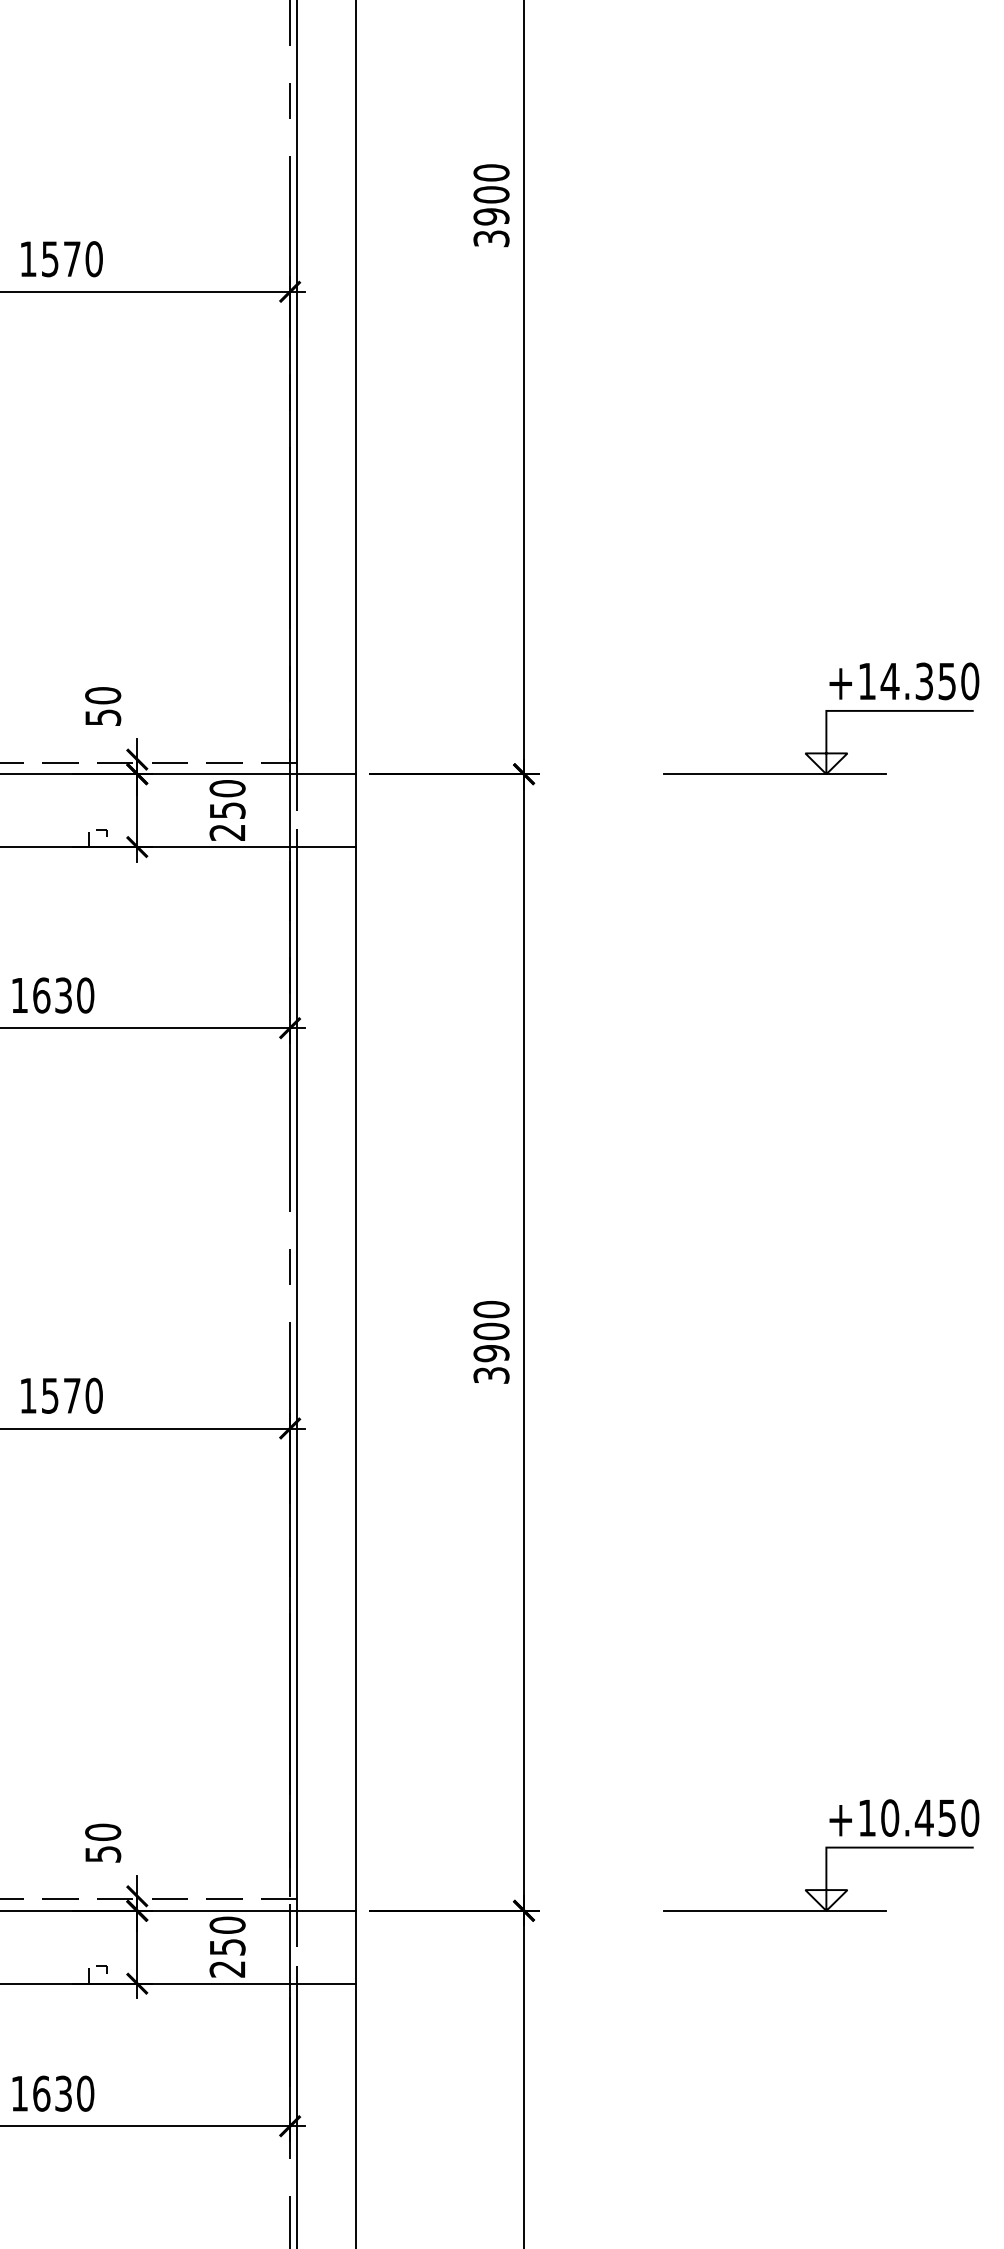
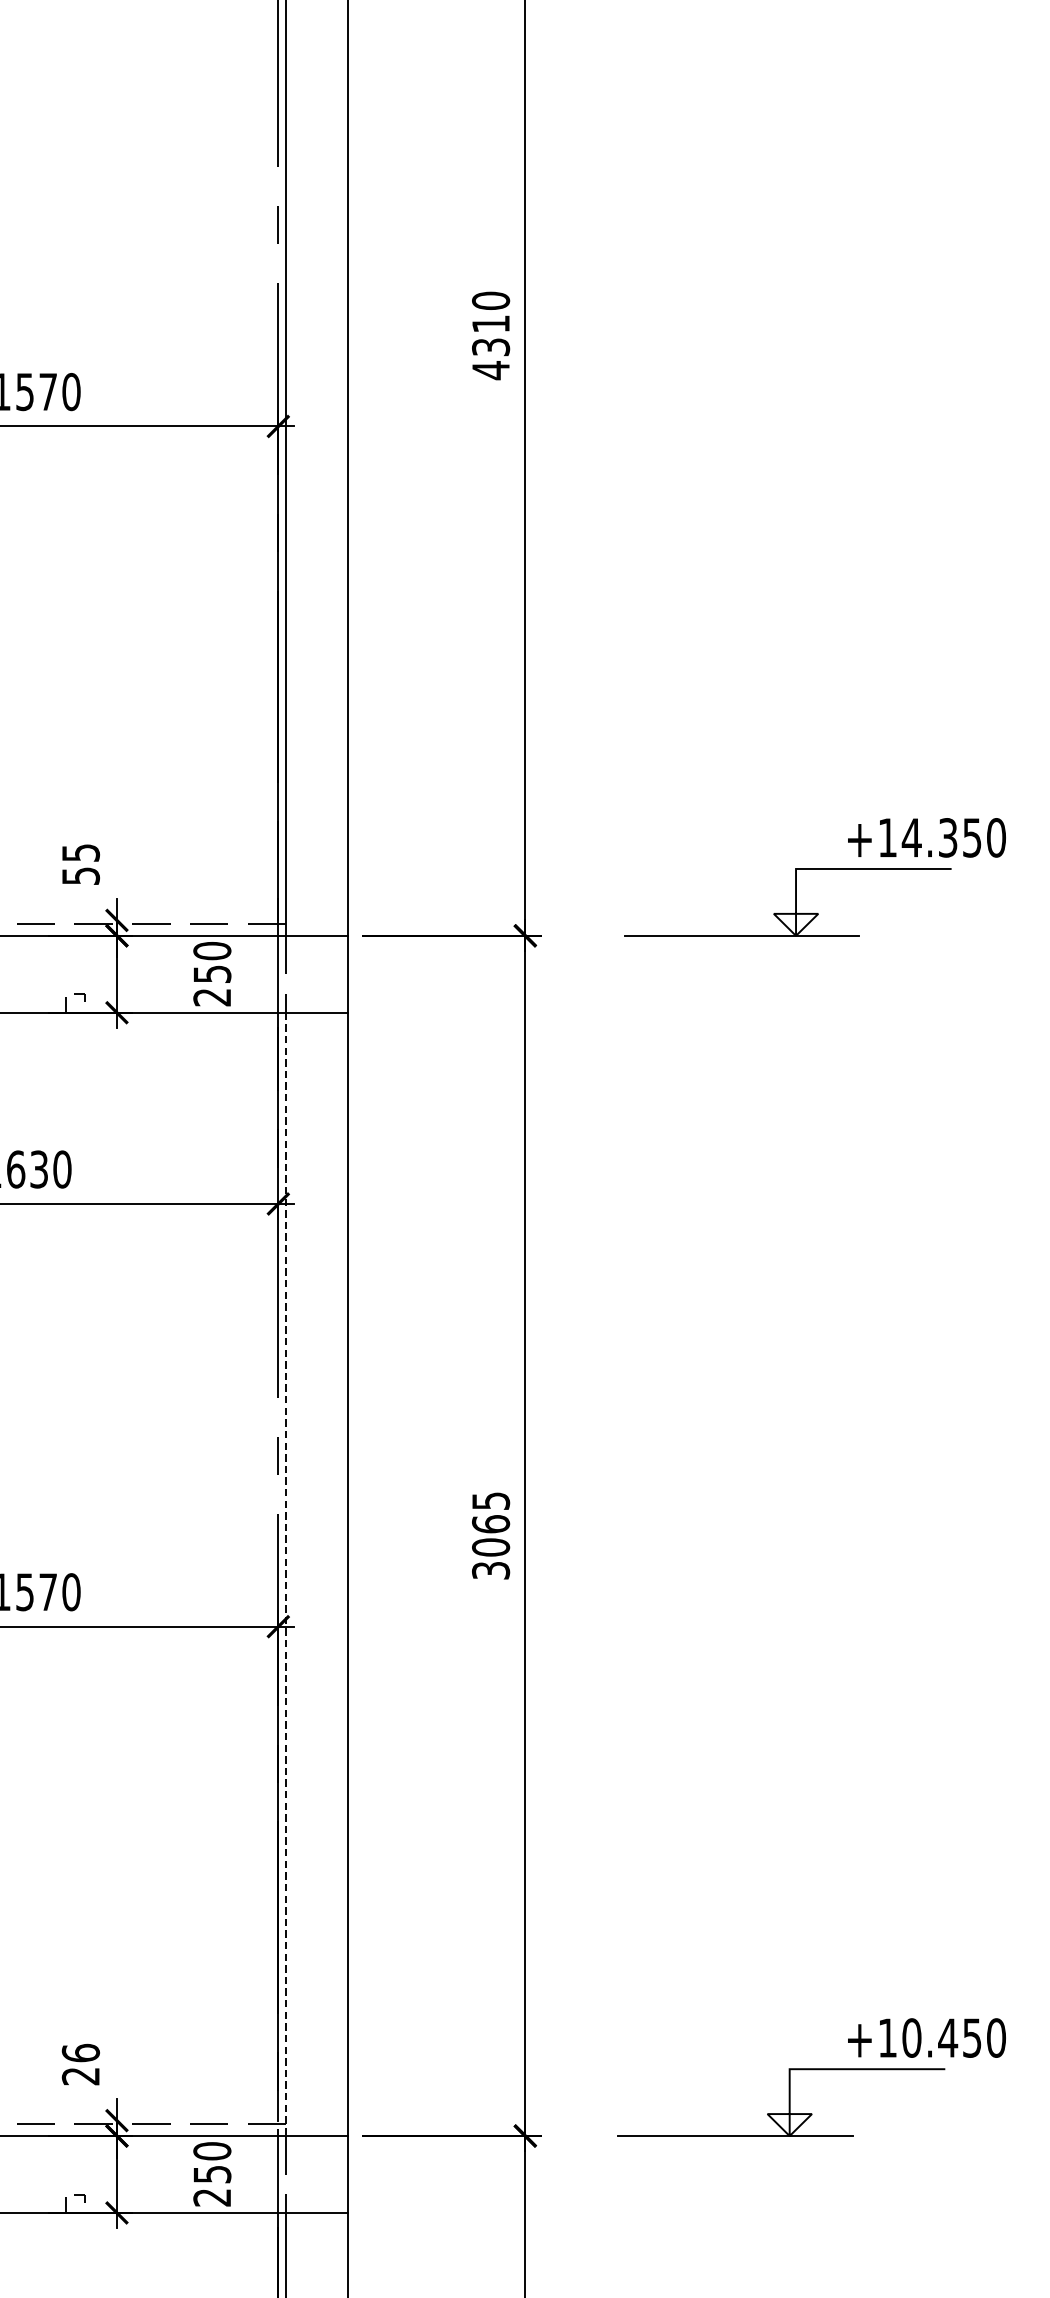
text: (491, 216) -> (490, 346), 3900 -> 4310
text: (103, 695) -> (81, 852), 50 -> 55
part: (825, 742) -> (795, 902), moved
text: (491, 1331) -> (490, 1524), 3900 -> 3065
line: (297, 1379) -> (286, 1574), solid -> dashed
text: (103, 1842) -> (81, 2063), 50 -> 26
part: (825, 1878) -> (788, 2101), moved

